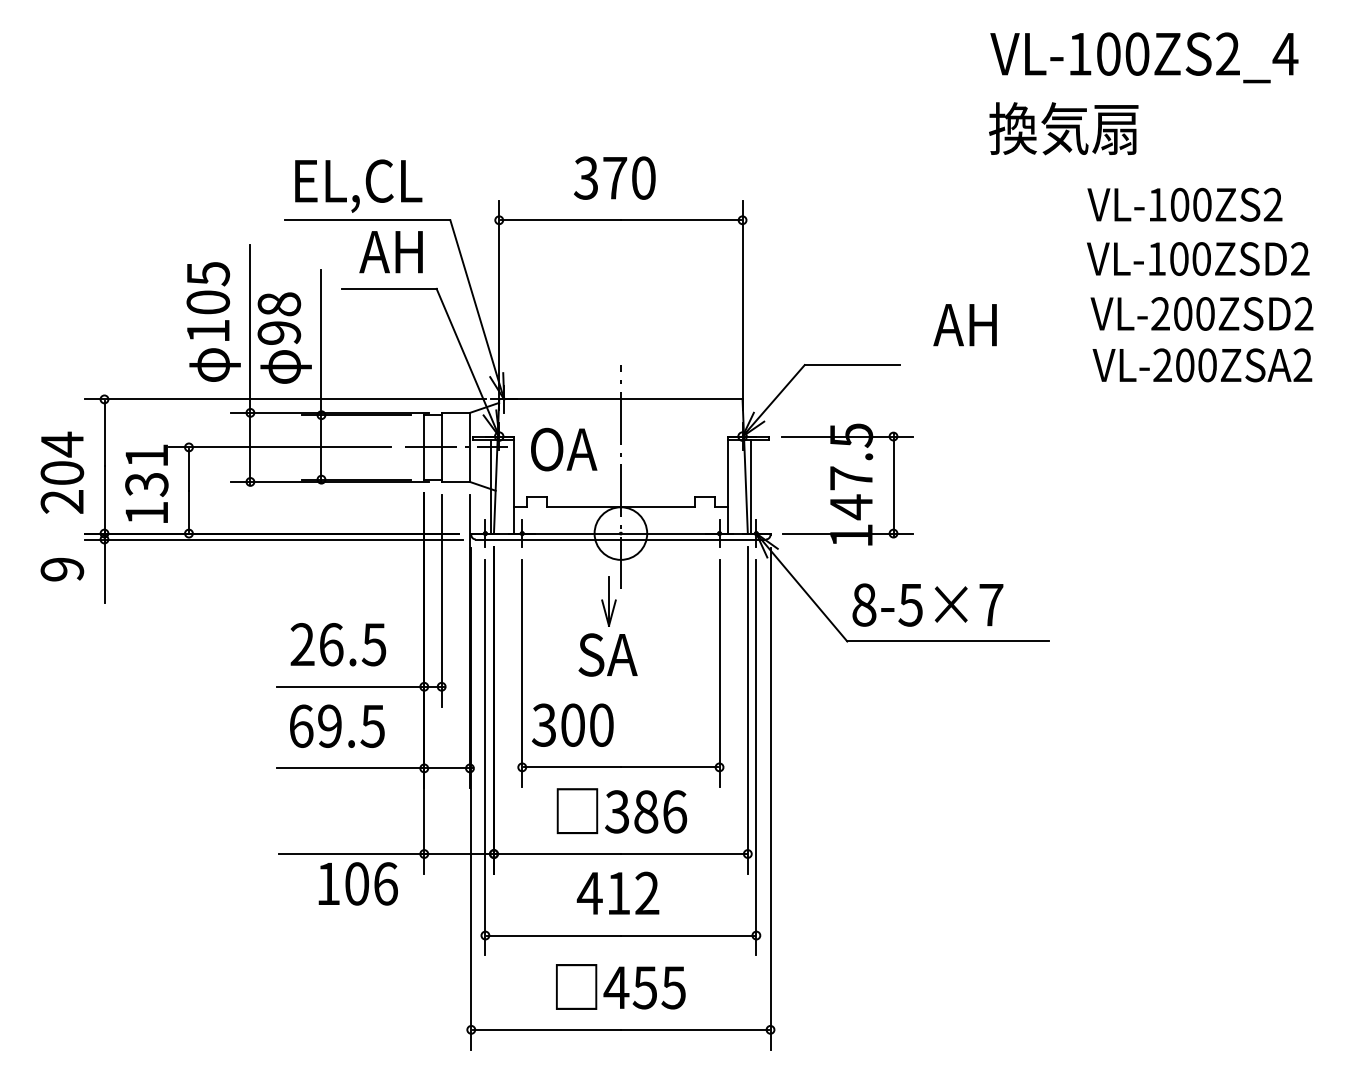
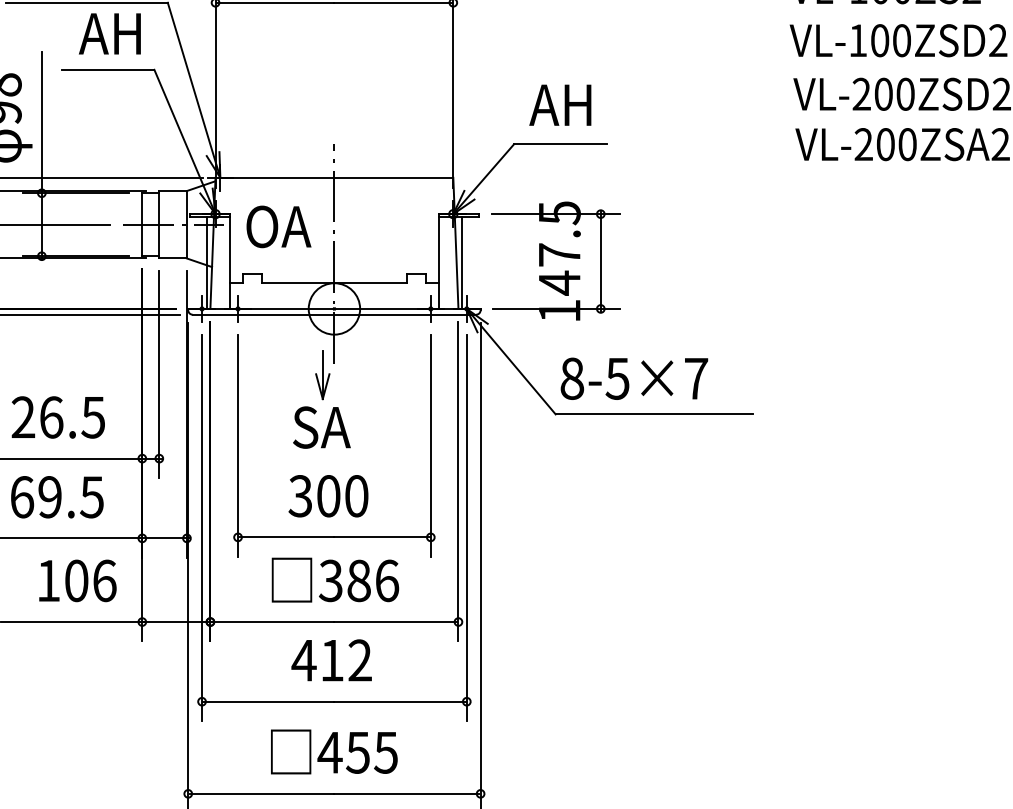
text: (964, 325) -> (559, 105), moved
text: (572, 724) -> (328, 495), moved
text: (357, 883) -> (77, 580), moved

